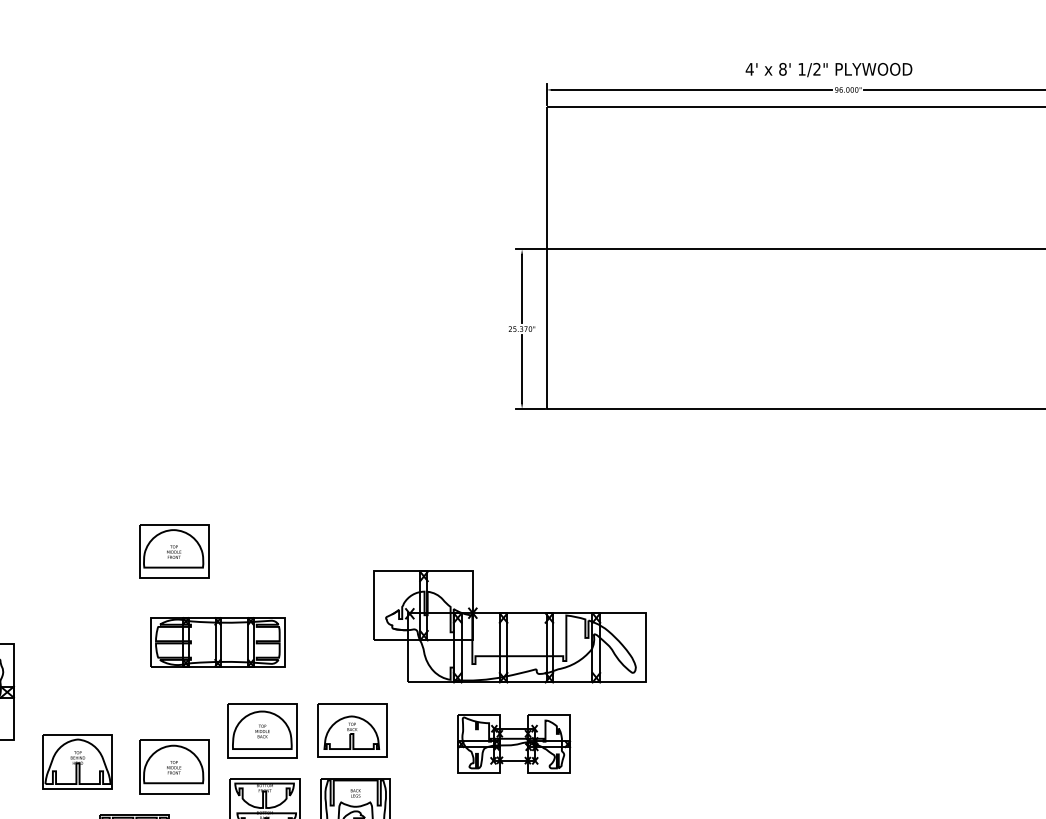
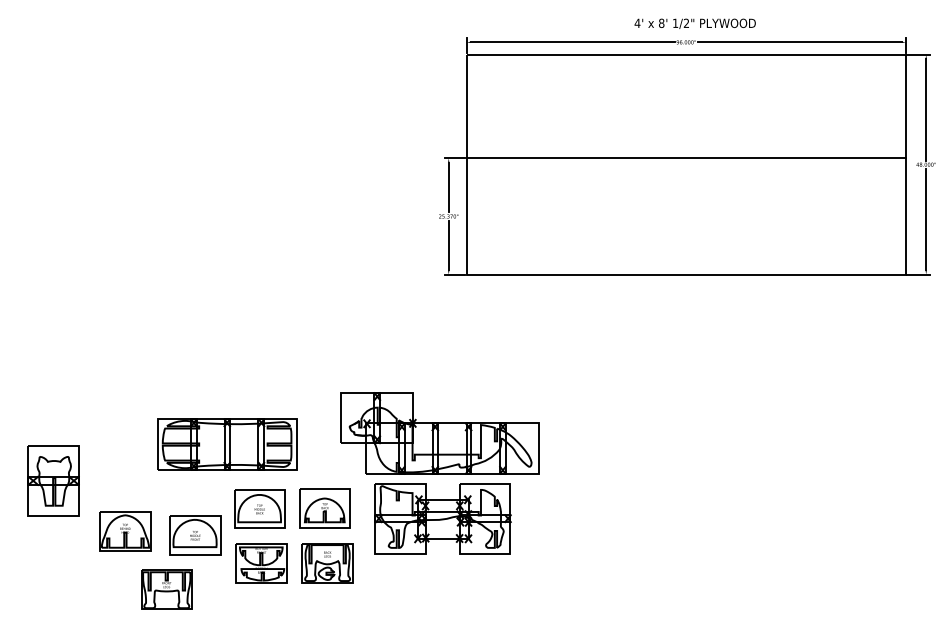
text: (828, 69) -> (694, 23), moved
part: (174, 551) -> (195, 378), removed
part: (218, 642) -> (227, 444), size x1.43
part: (513, 743) -> (442, 518), size x1.67

